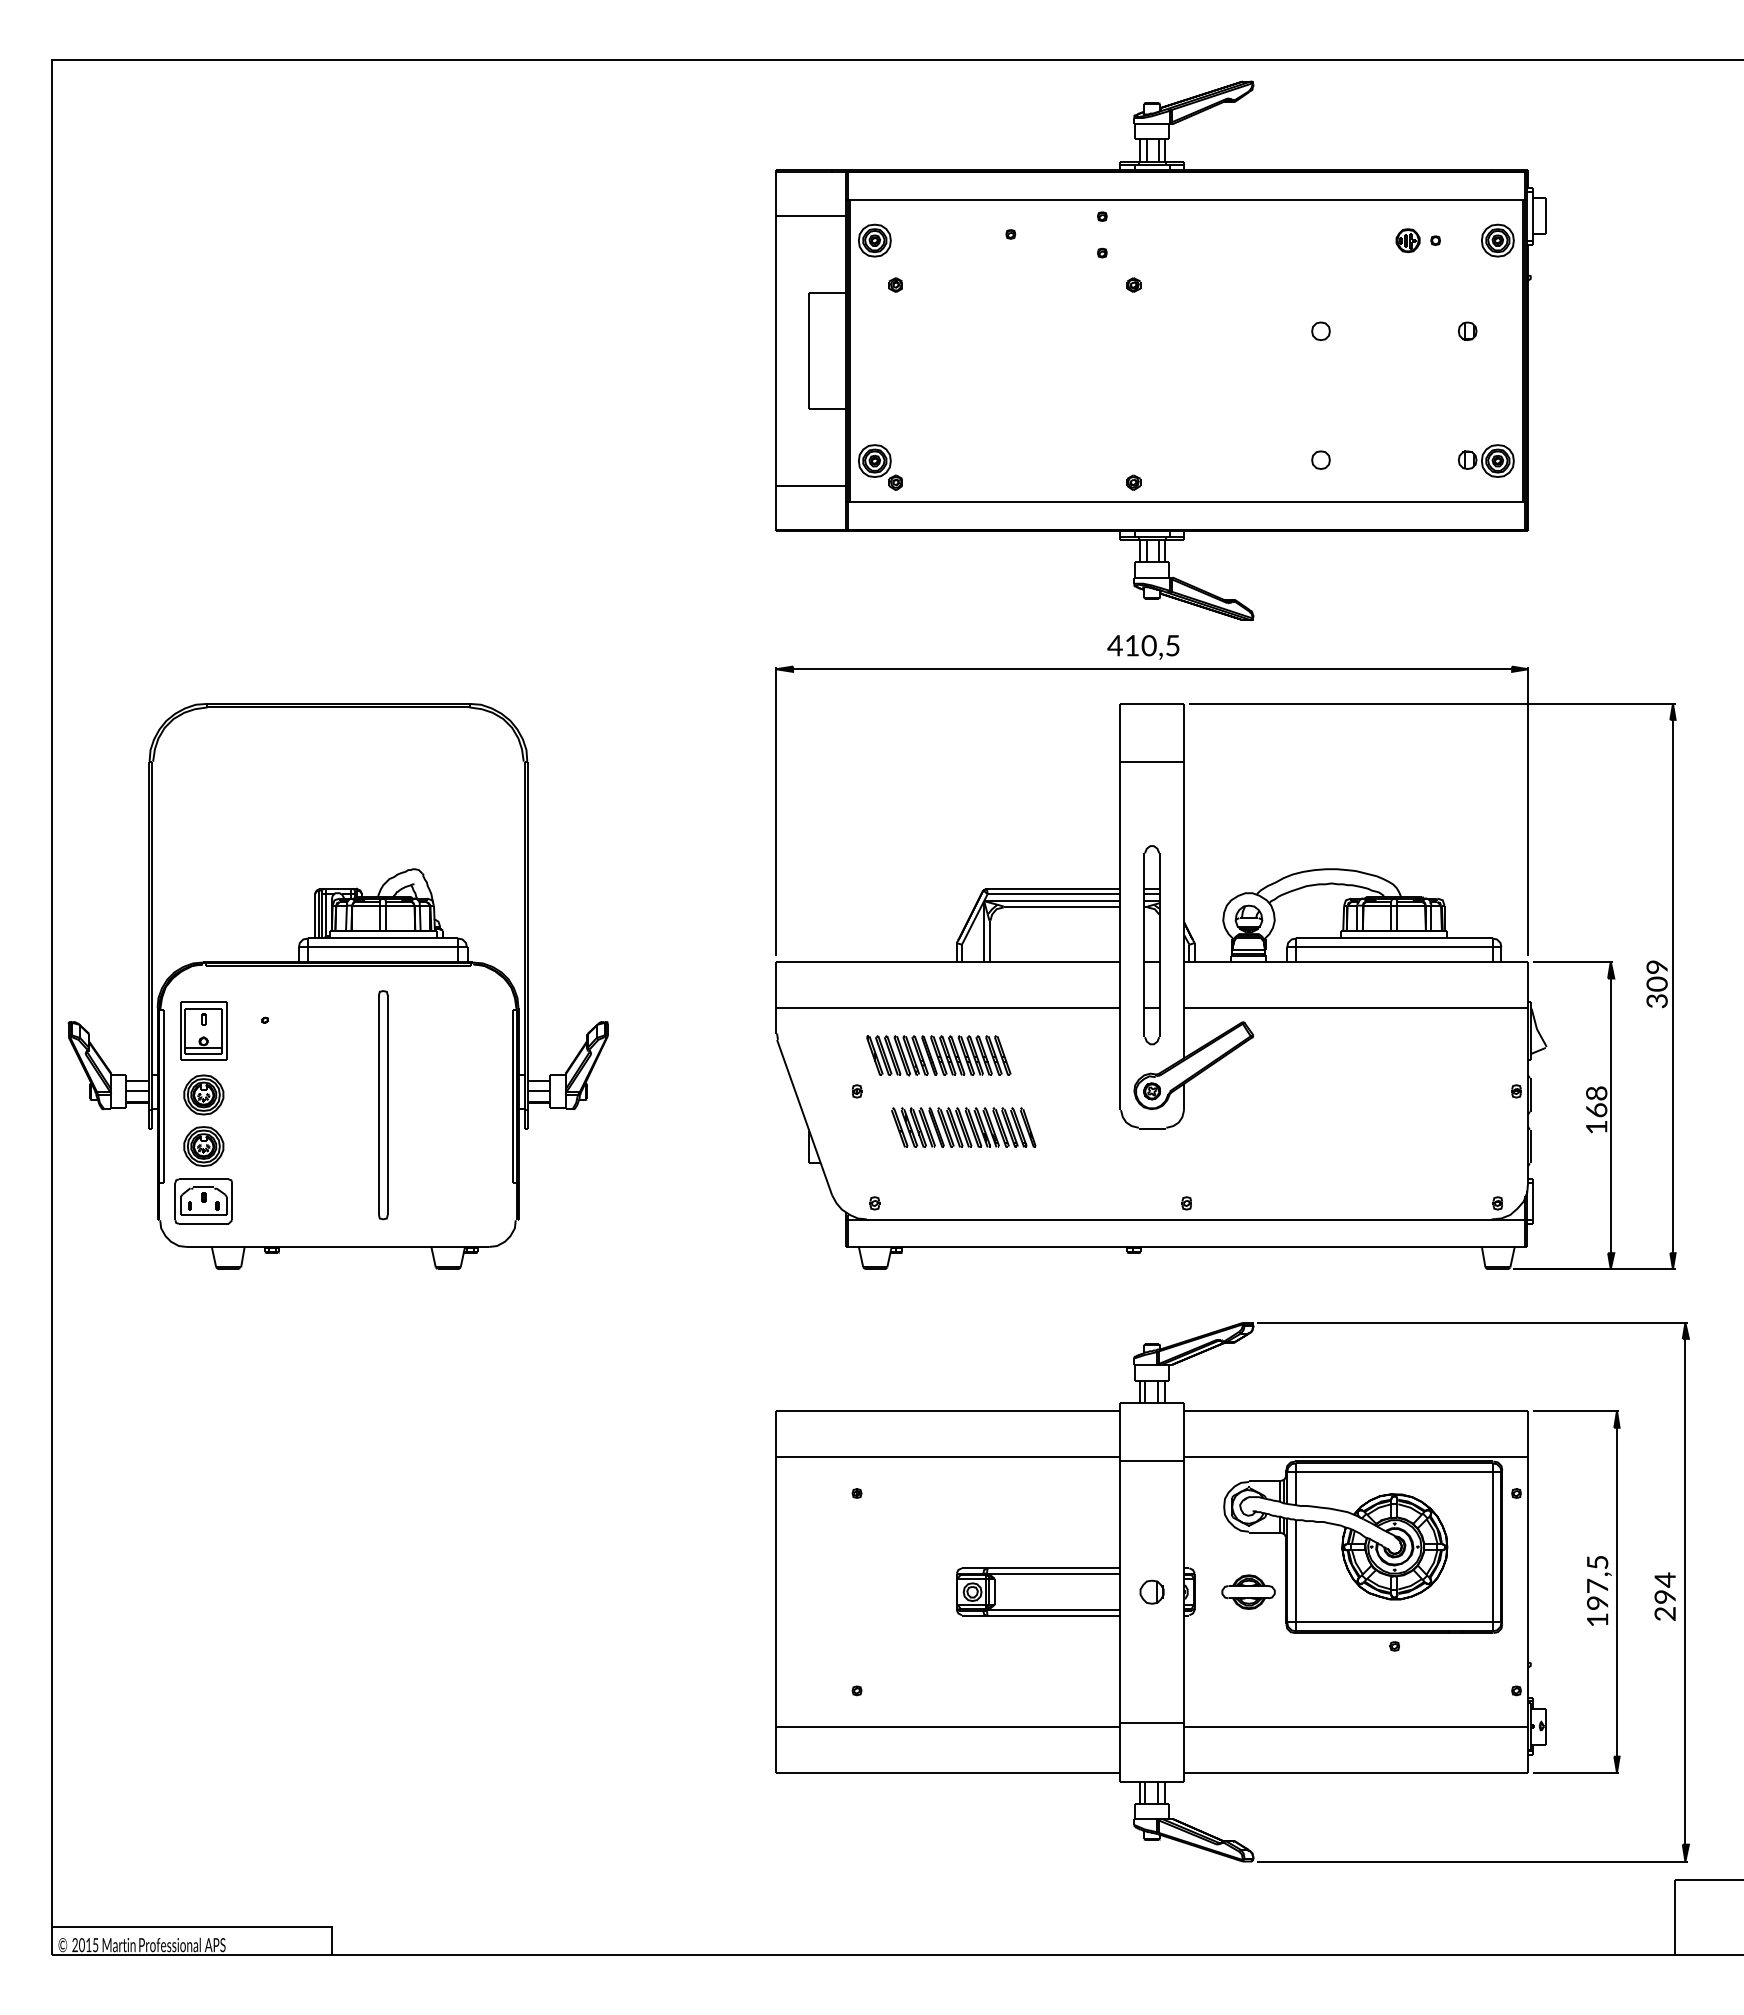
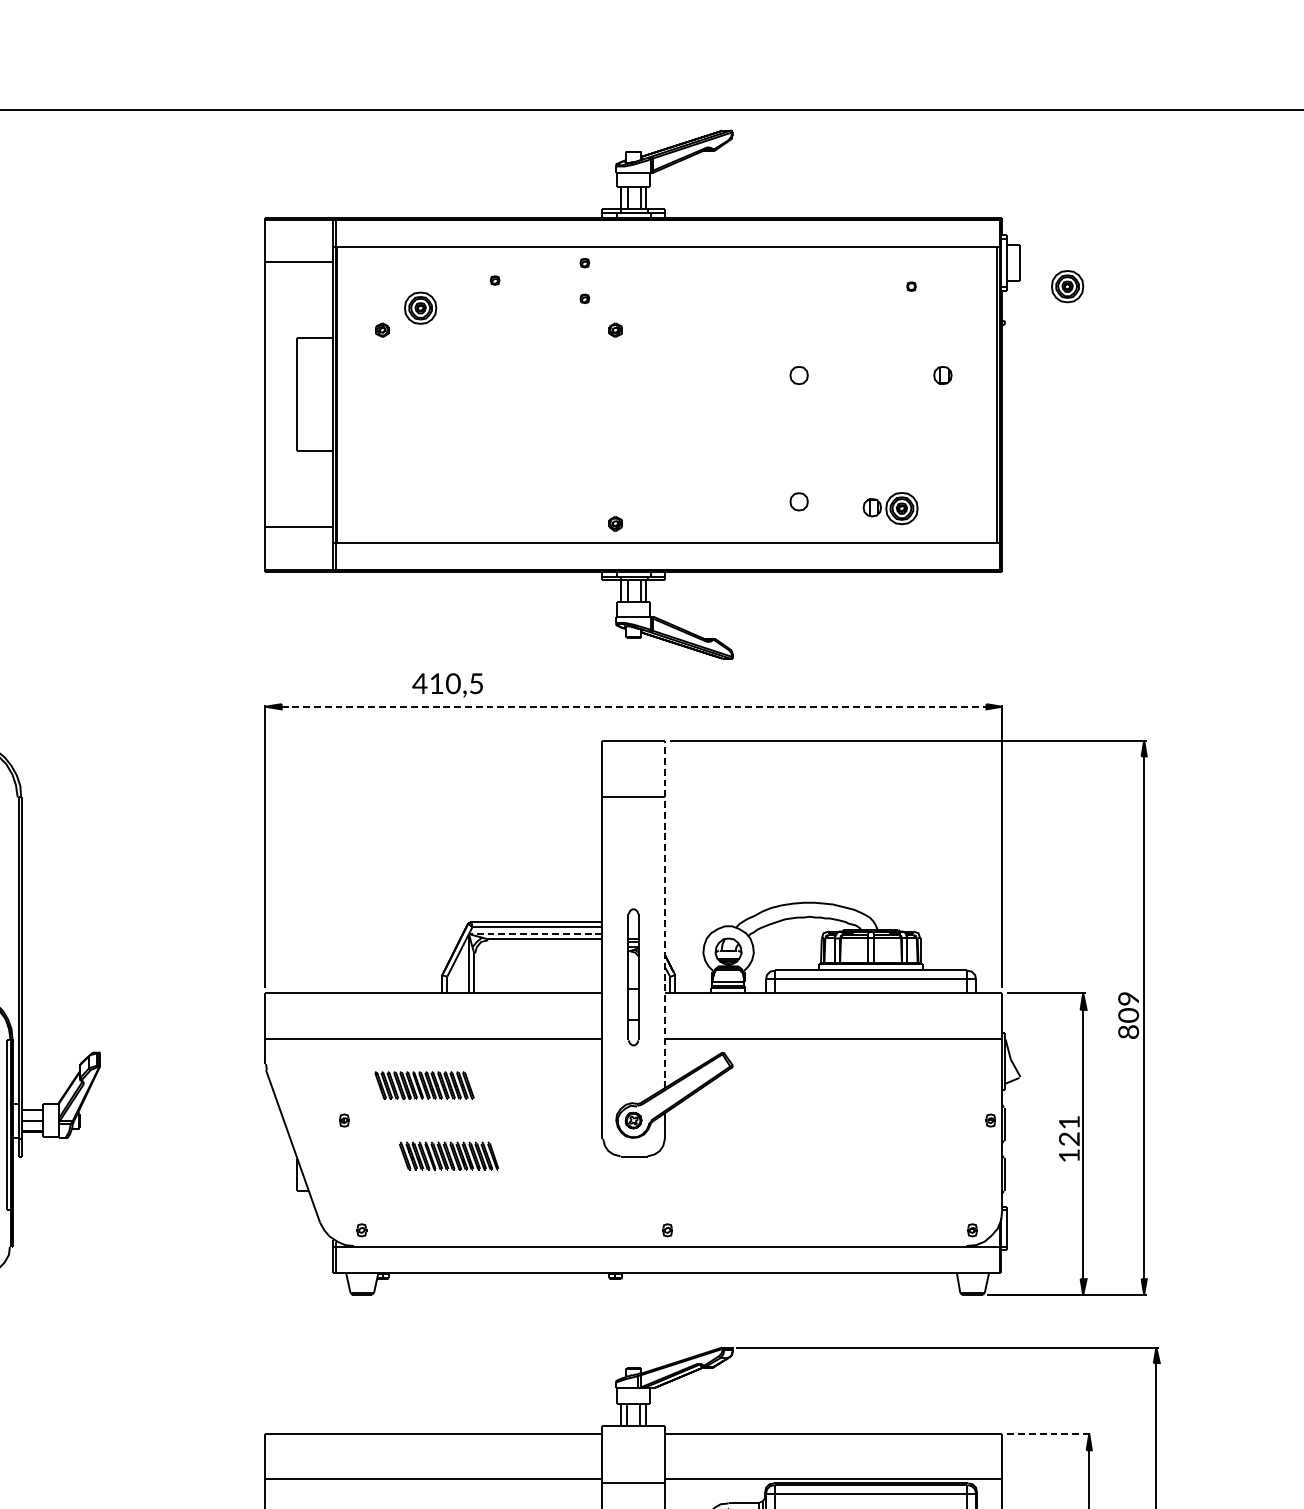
part: (874, 240) -> (420, 308), moved
part: (1407, 240) -> (883, 286), removed
part: (1497, 240) -> (1067, 286), moved
part: (1485, 460) -> (889, 508), moved
part: (880, 467) -> (367, 509), removed
text: (1143, 647) -> (447, 685), moved
line: (1152, 669) -> (633, 707), solid -> dashed
line: (1184, 880) -> (665, 913), solid -> dashed
line: (1052, 901) -> (535, 934), solid -> dashed
part: (1151, 945) -> (633, 977), size x0.7
text: (1657, 1001) -> (1128, 1032), 309 -> 809
part: (938, 1055) -> (424, 1085), size x0.7
text: (1596, 1101) -> (1069, 1130), 168 -> 121
part: (963, 1127) -> (448, 1155), size x0.7
line: (1576, 1410) -> (1049, 1433), solid -> dashed

